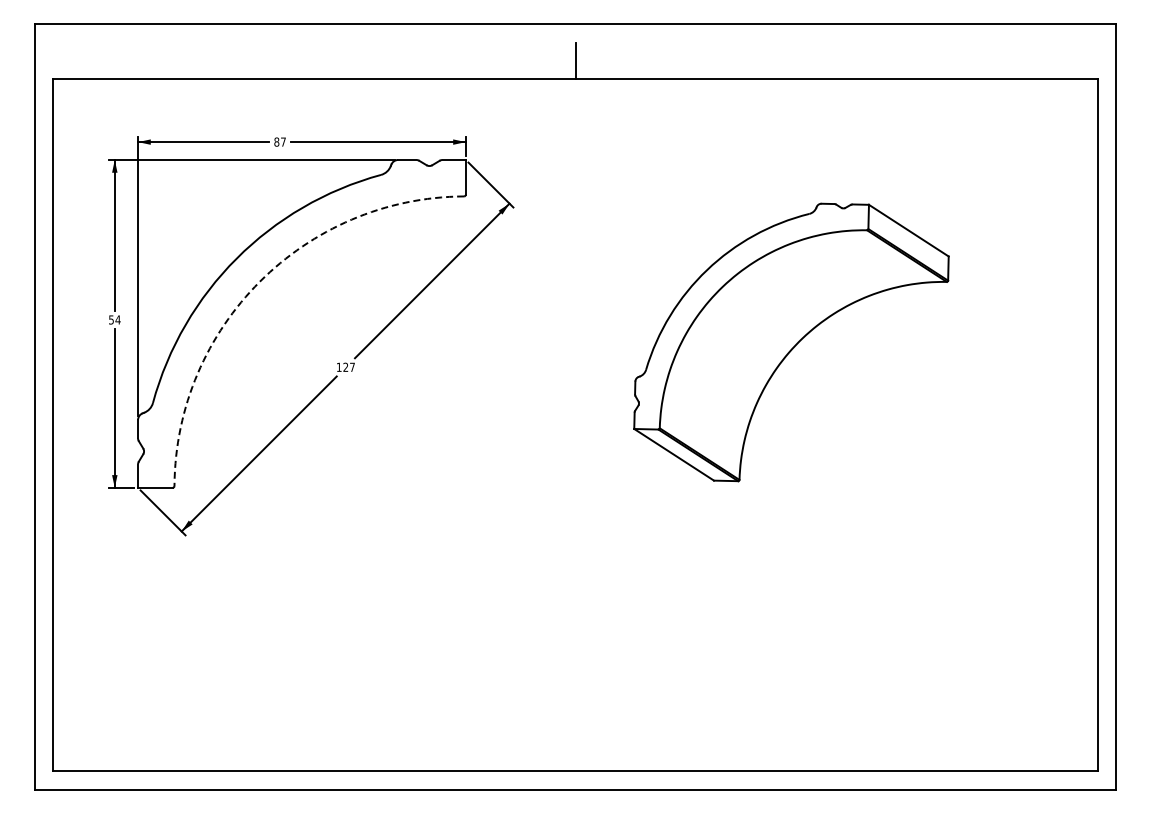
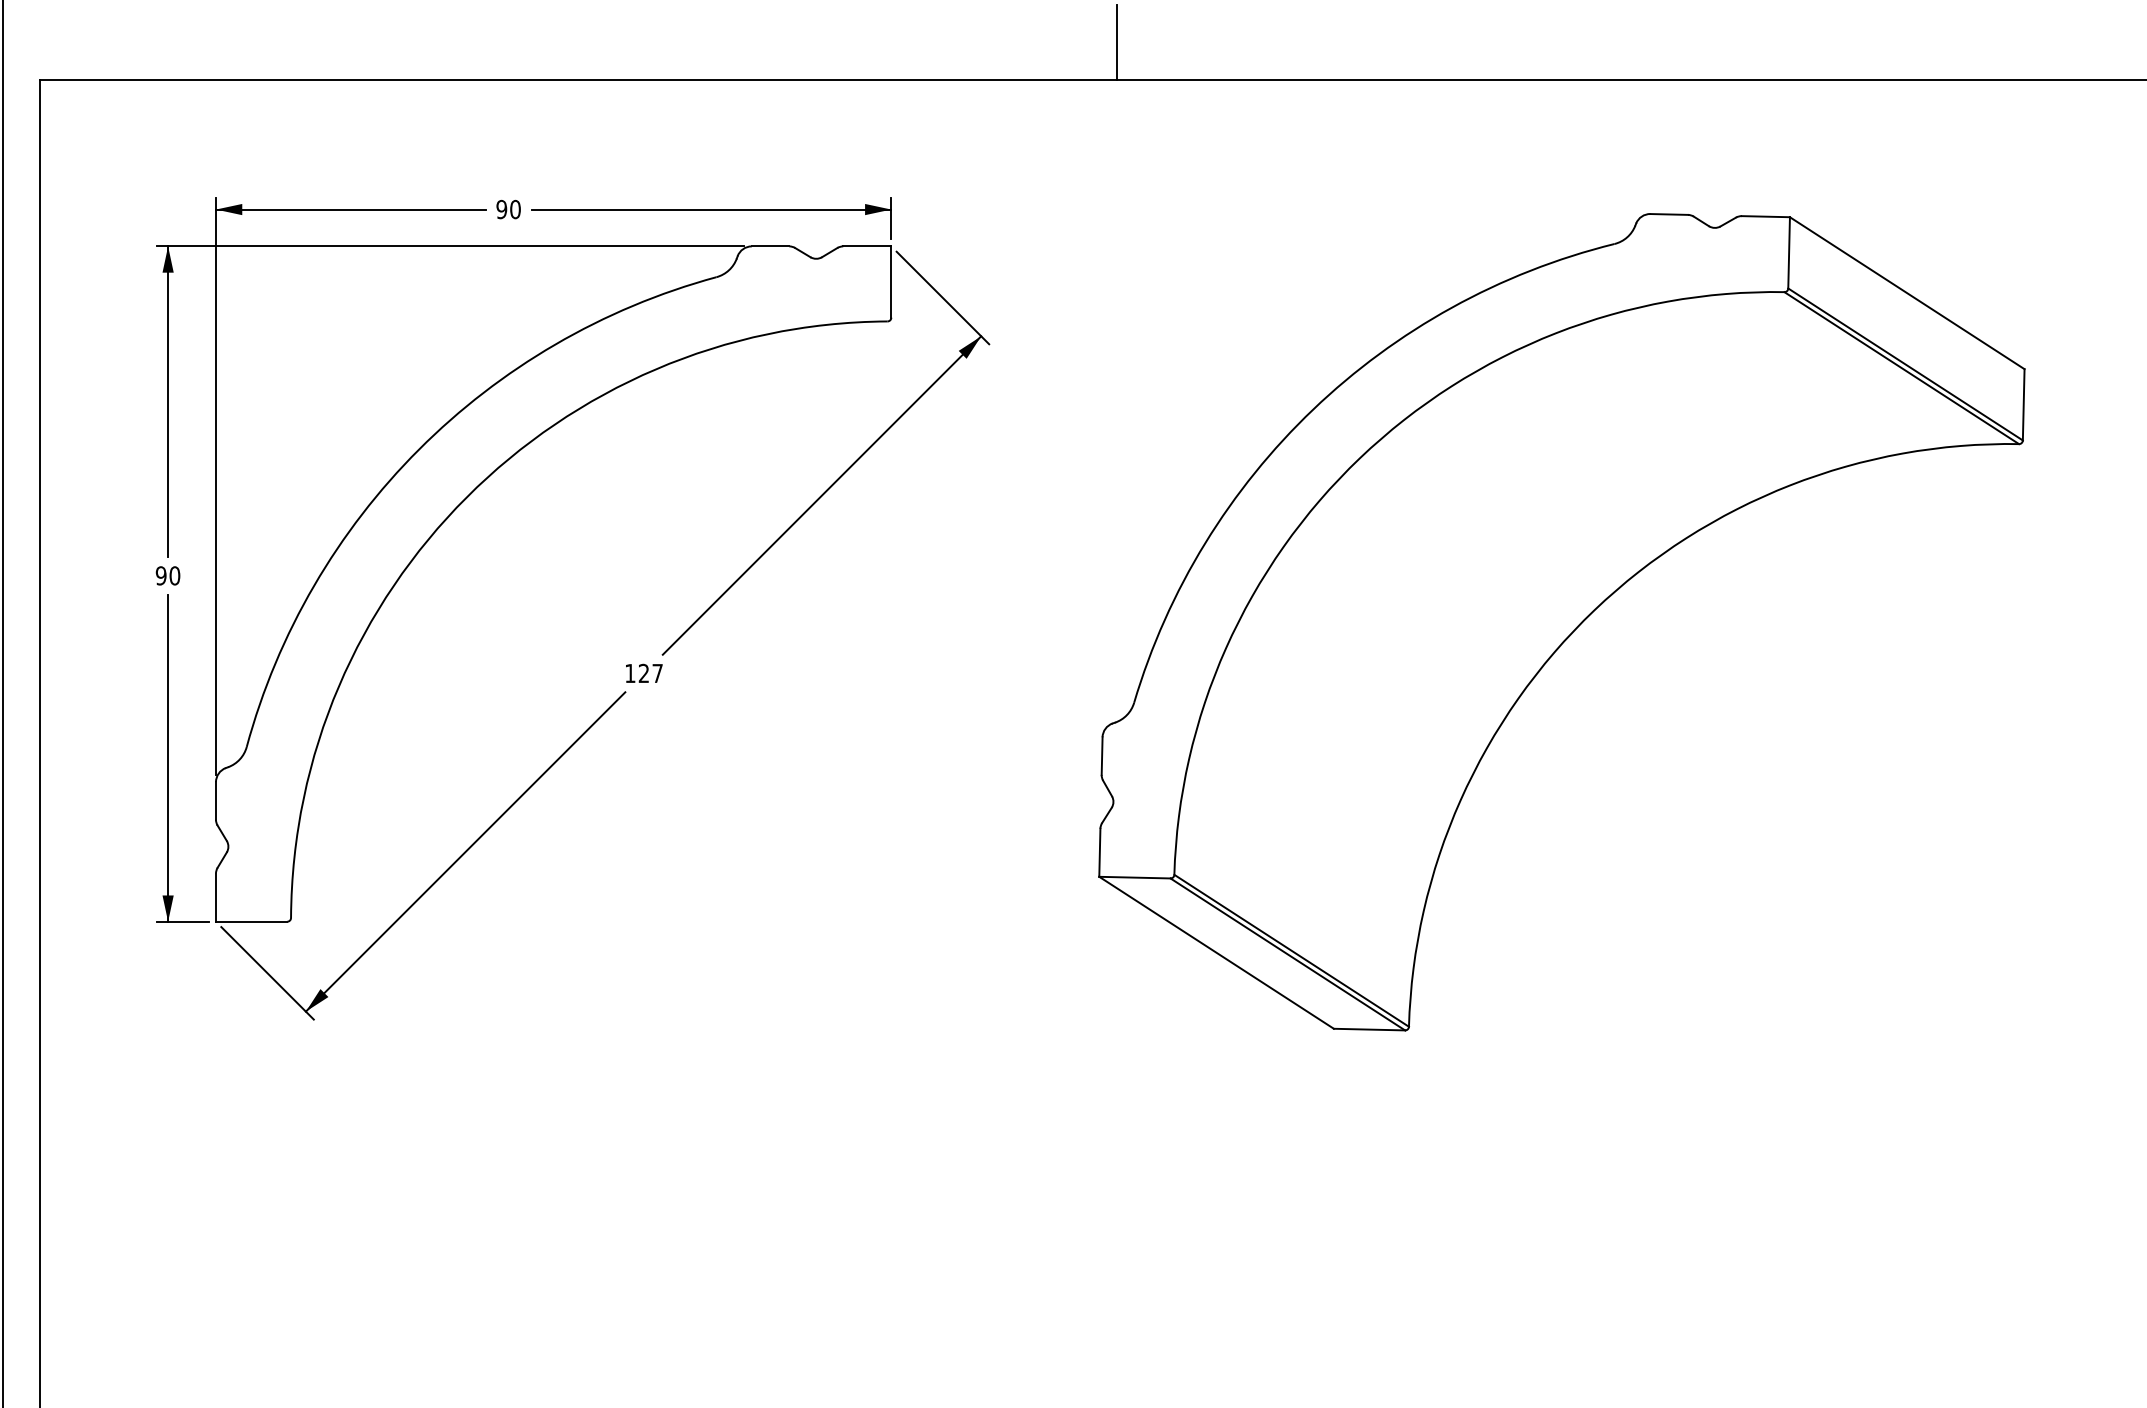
text: (279, 141) -> (507, 208), 87 -> 90
arc: (259, 281) -> (466, 496), dashed -> solid
text: (114, 319) -> (167, 574), 54 -> 90
part: (791, 342) -> (1561, 622), size x1.43

